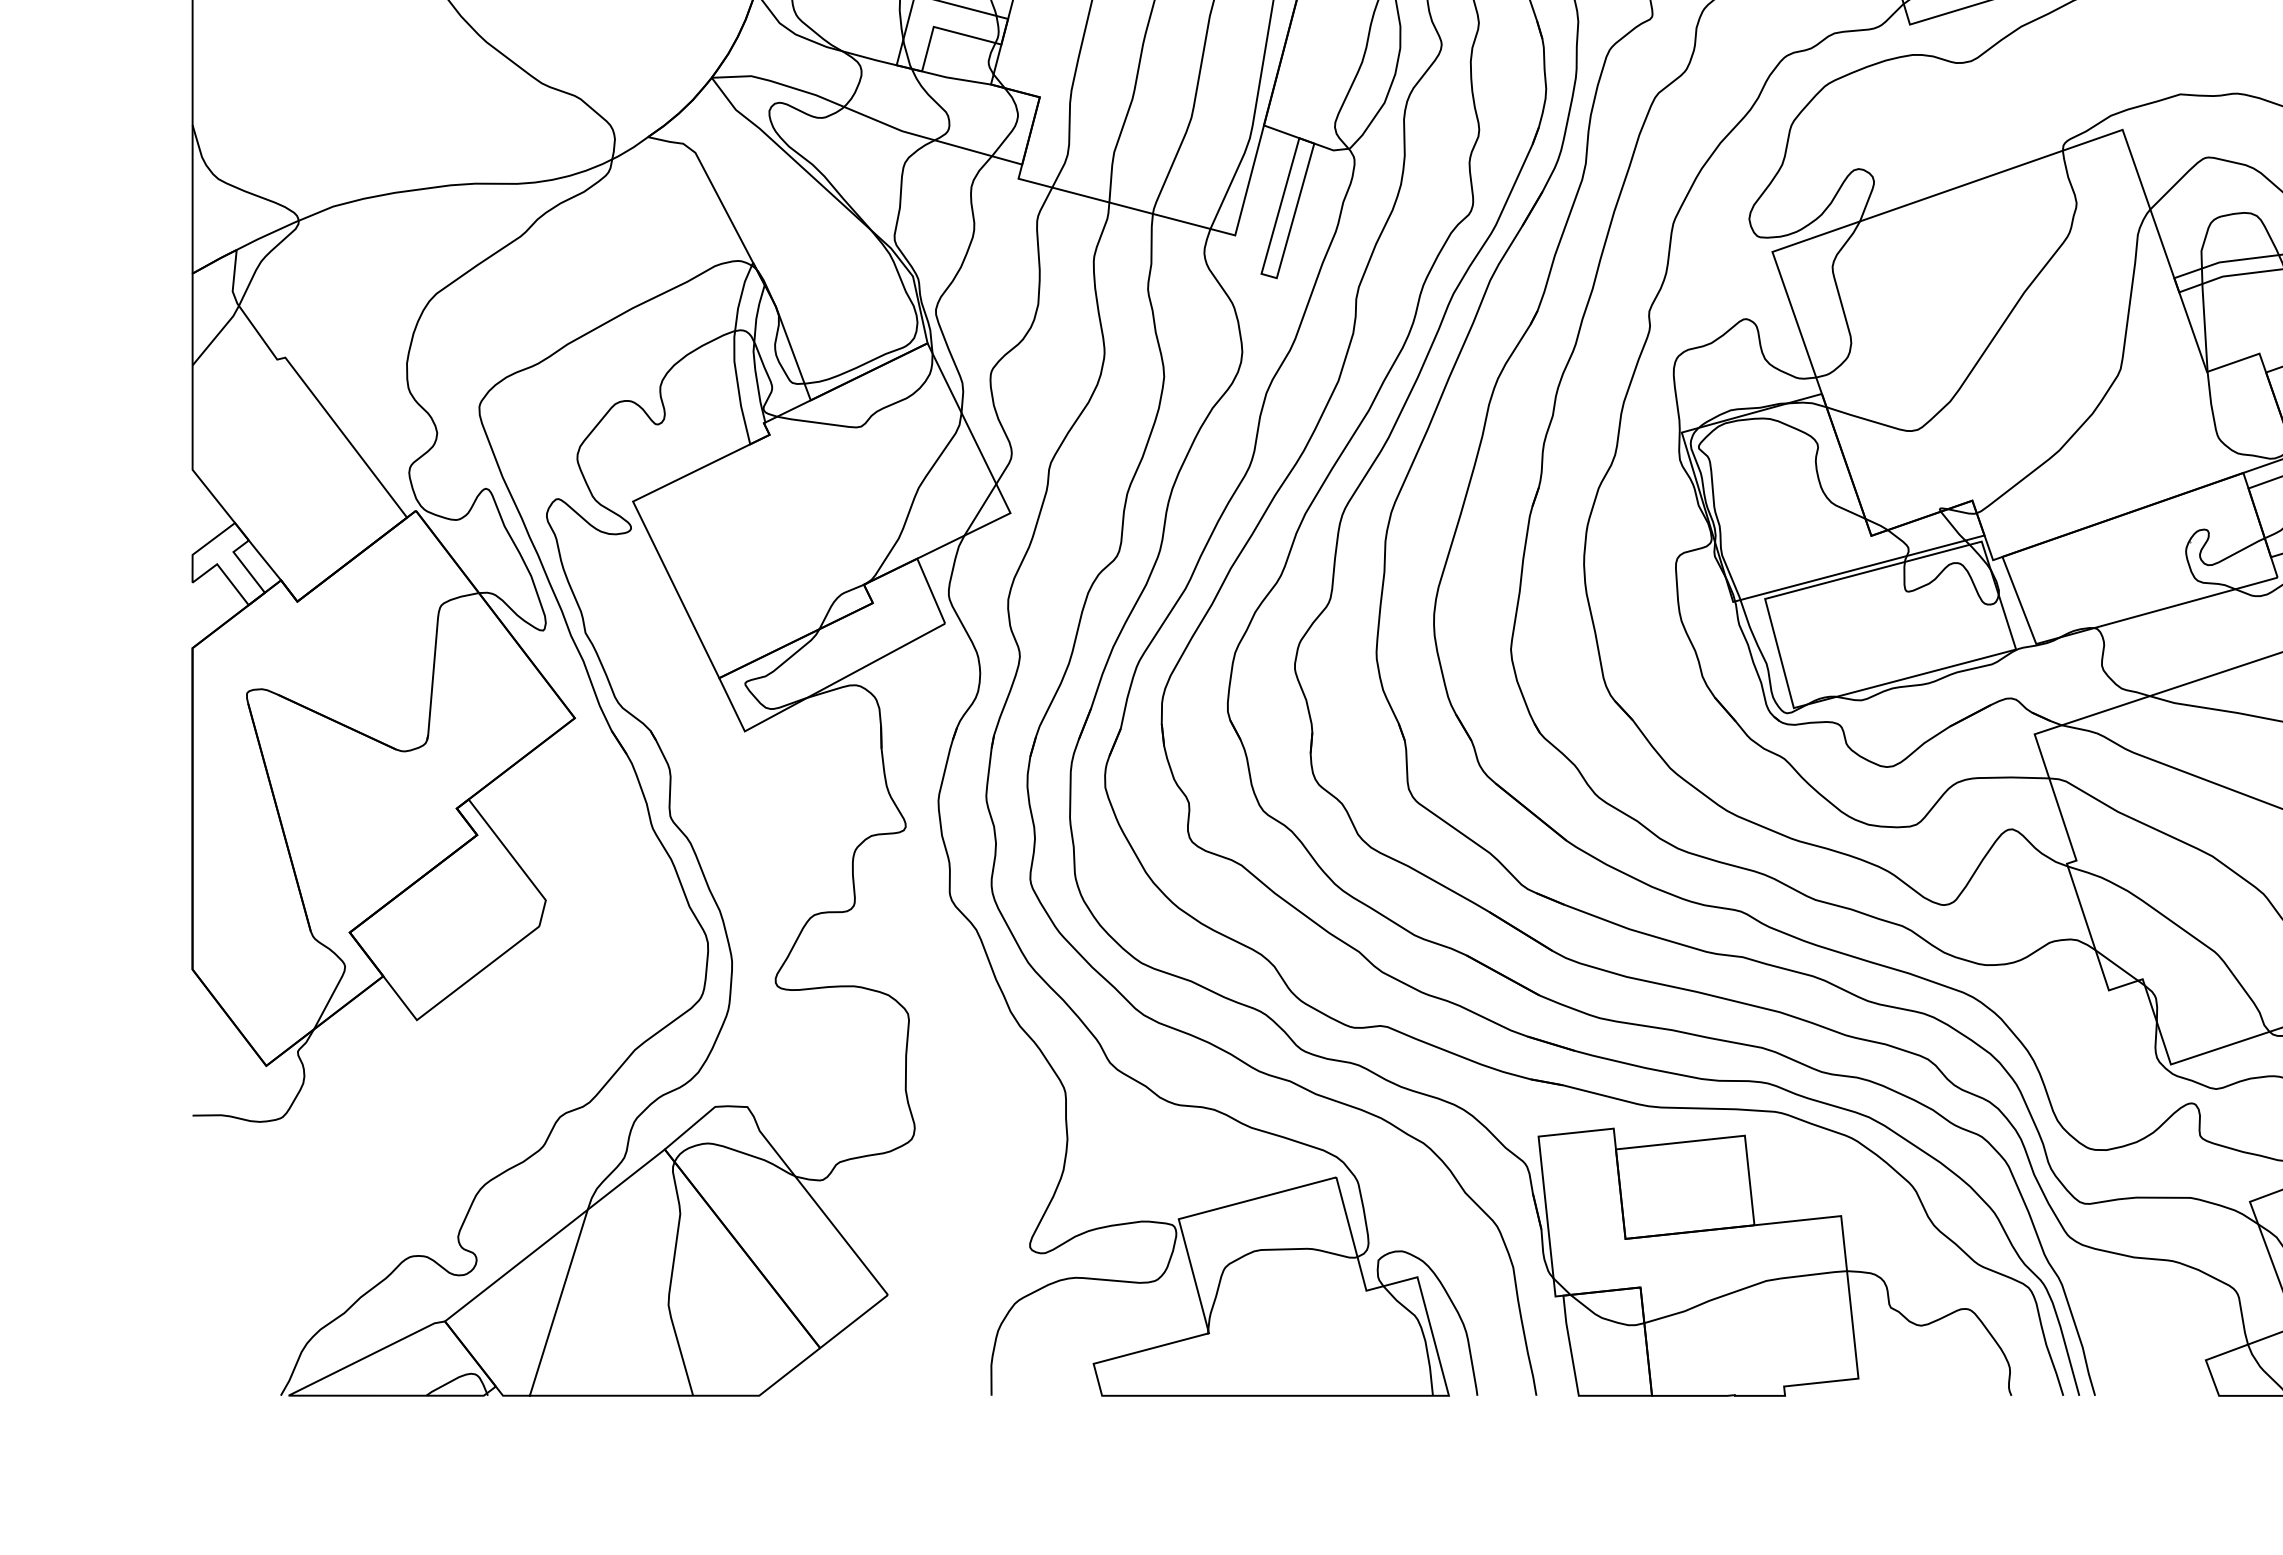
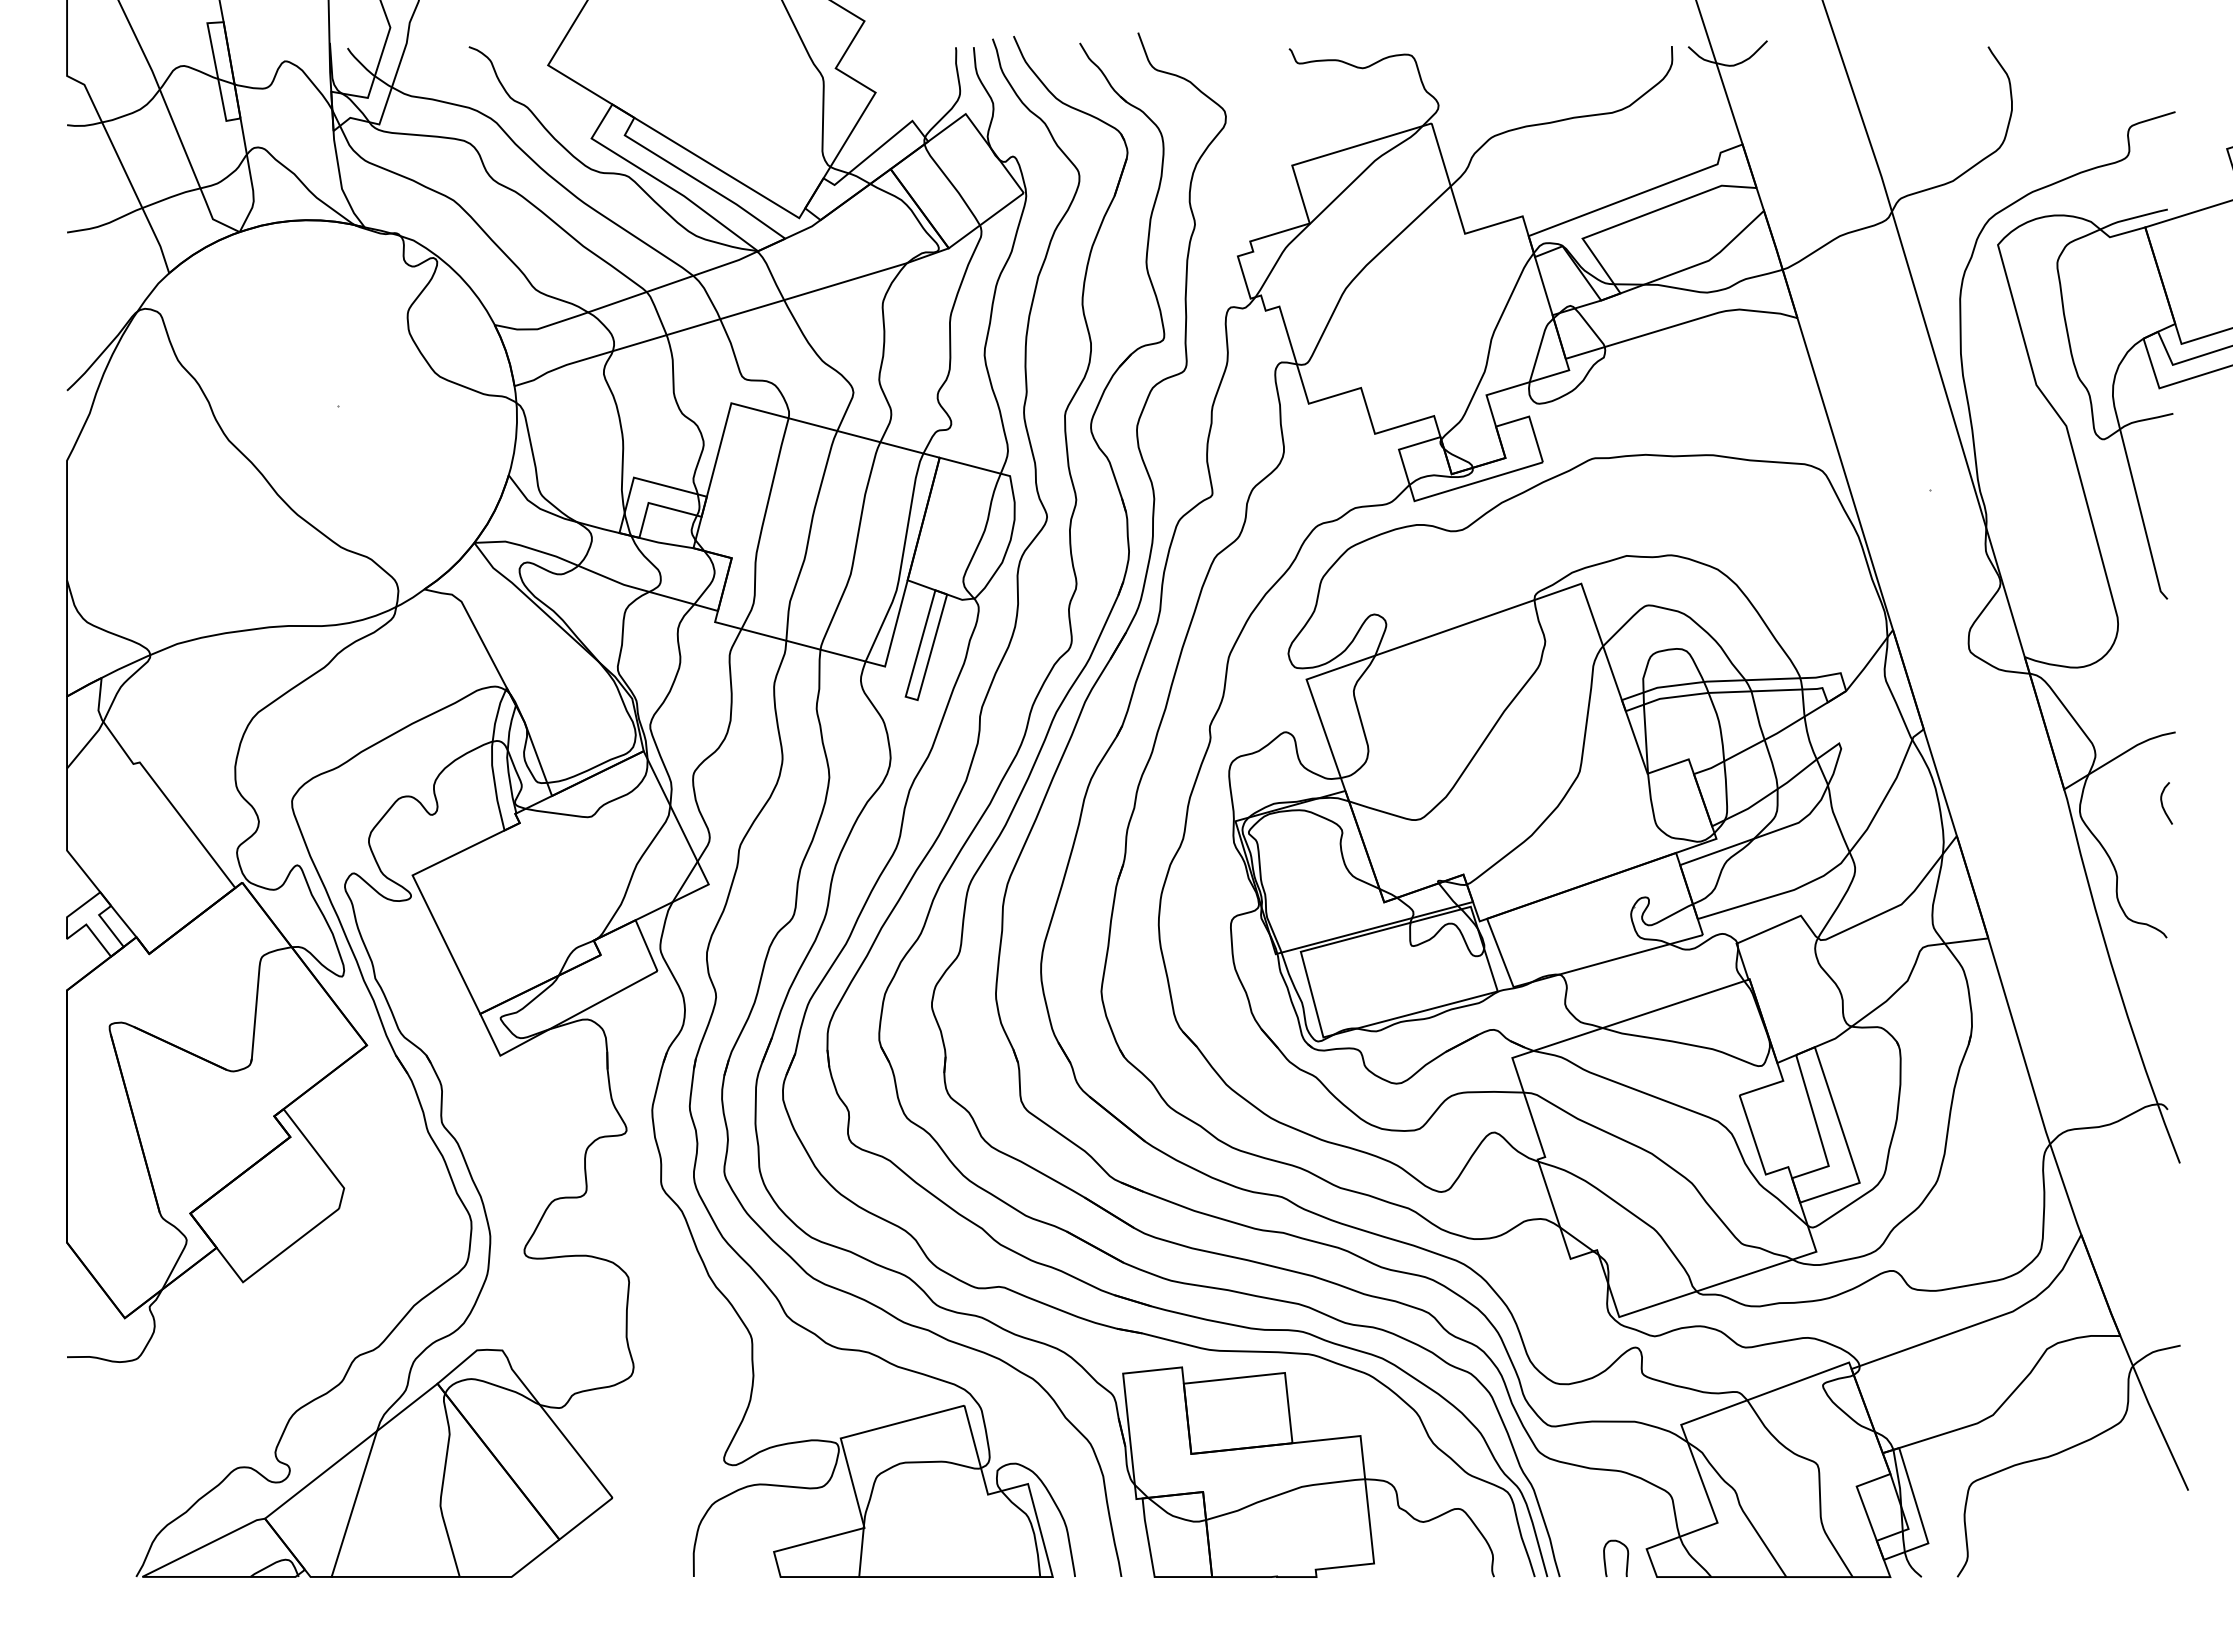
line: (1205, 1364) -> (861, 1552), added
curve: (2180, 1373) -> (1626, 1559), added

